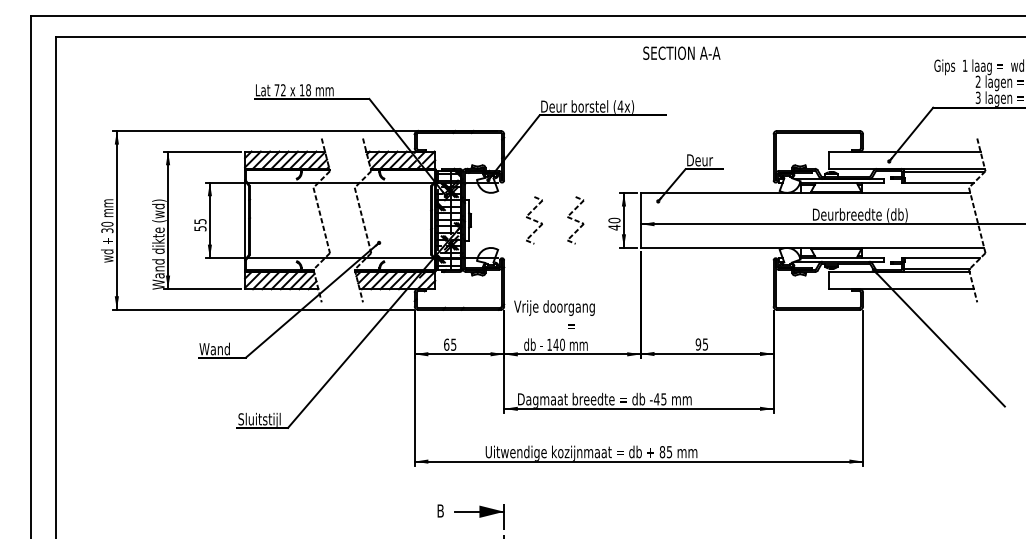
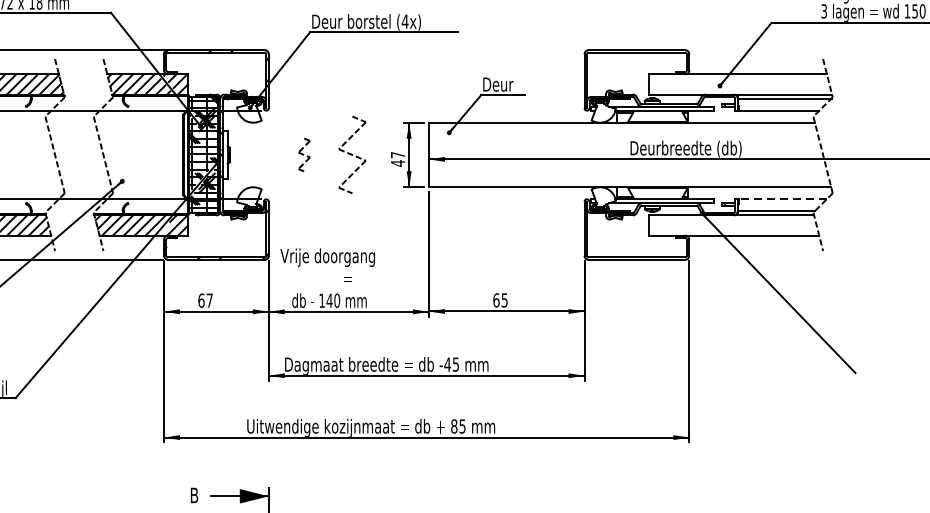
part: (534, 220) -> (304, 155), size x0.6
part: (575, 220) -> (352, 155), size x1.4
text: (614, 220) -> (398, 155), 40 -> 47
line: (942, 258) -> (782, 199), solid -> dashed
text: (453, 344) -> (209, 300), 65 -> 67
text: (698, 344) -> (496, 300), 95 -> 65

